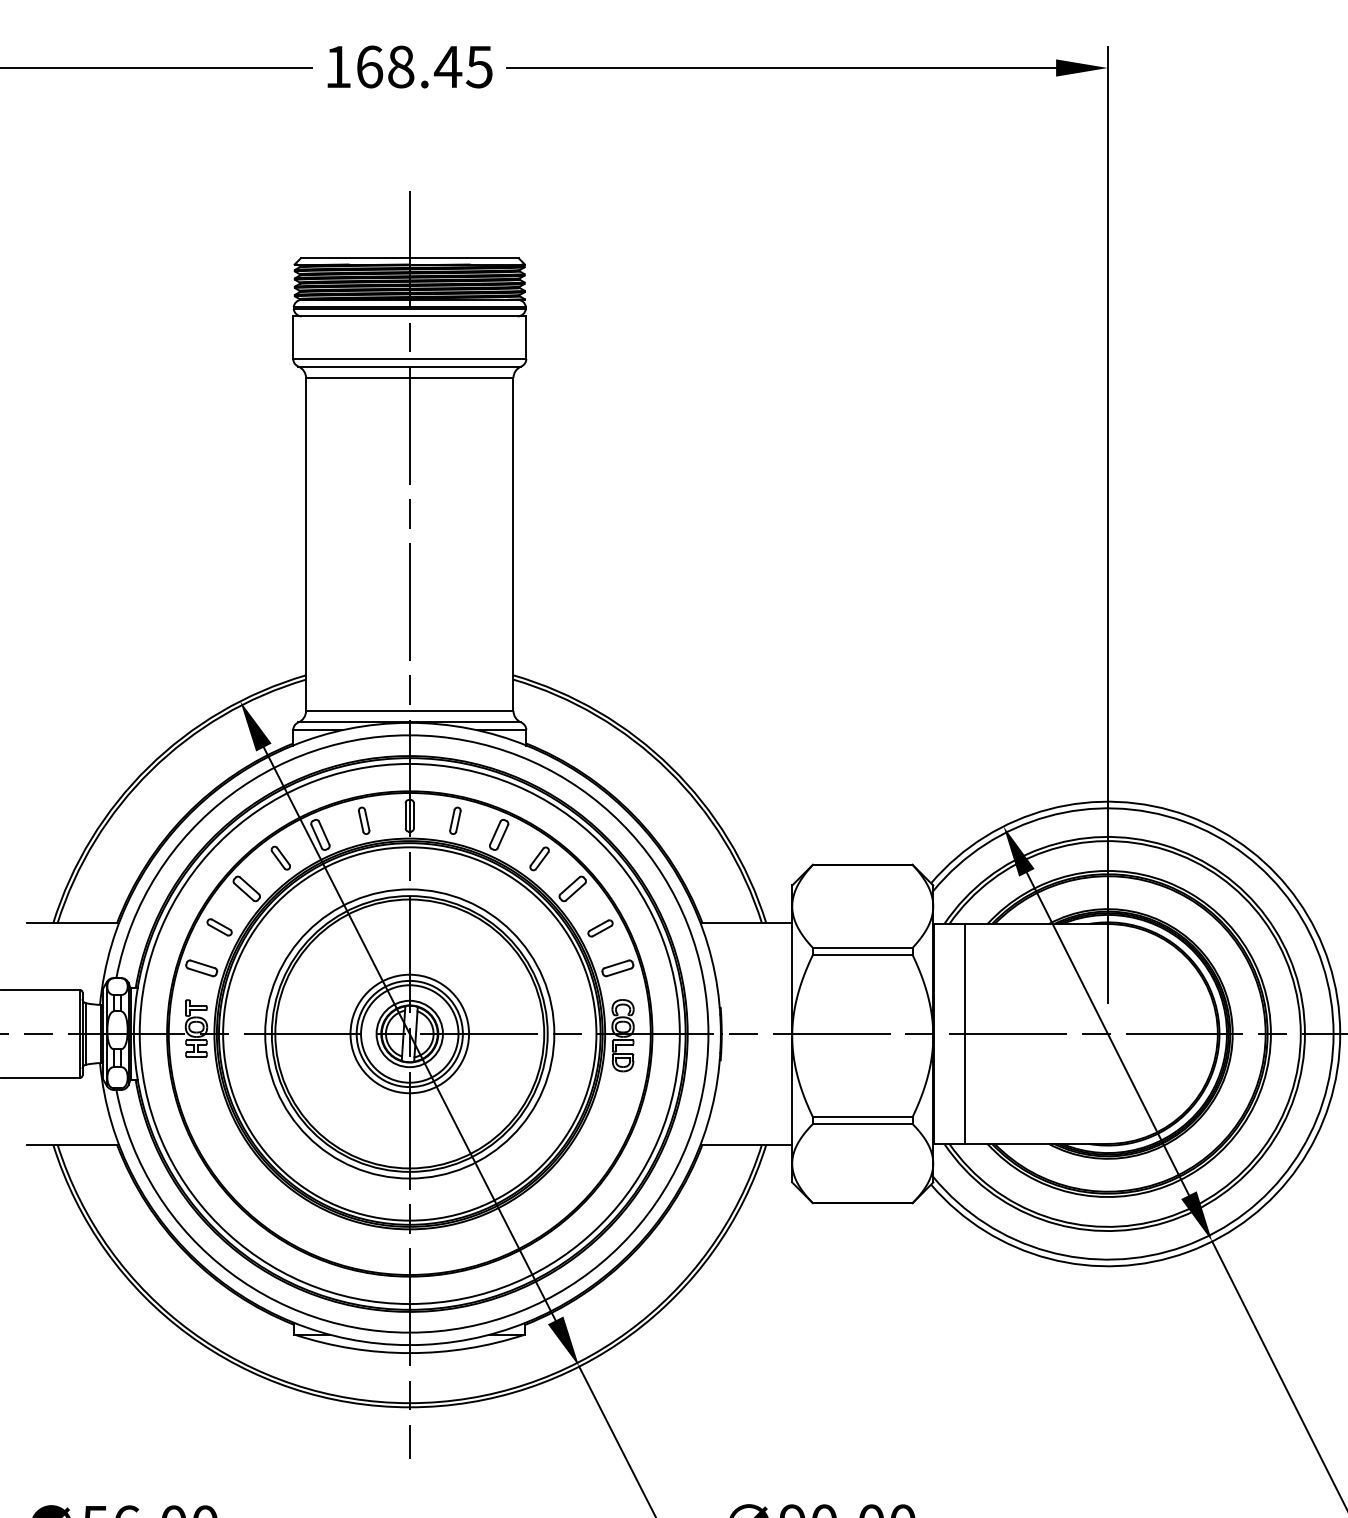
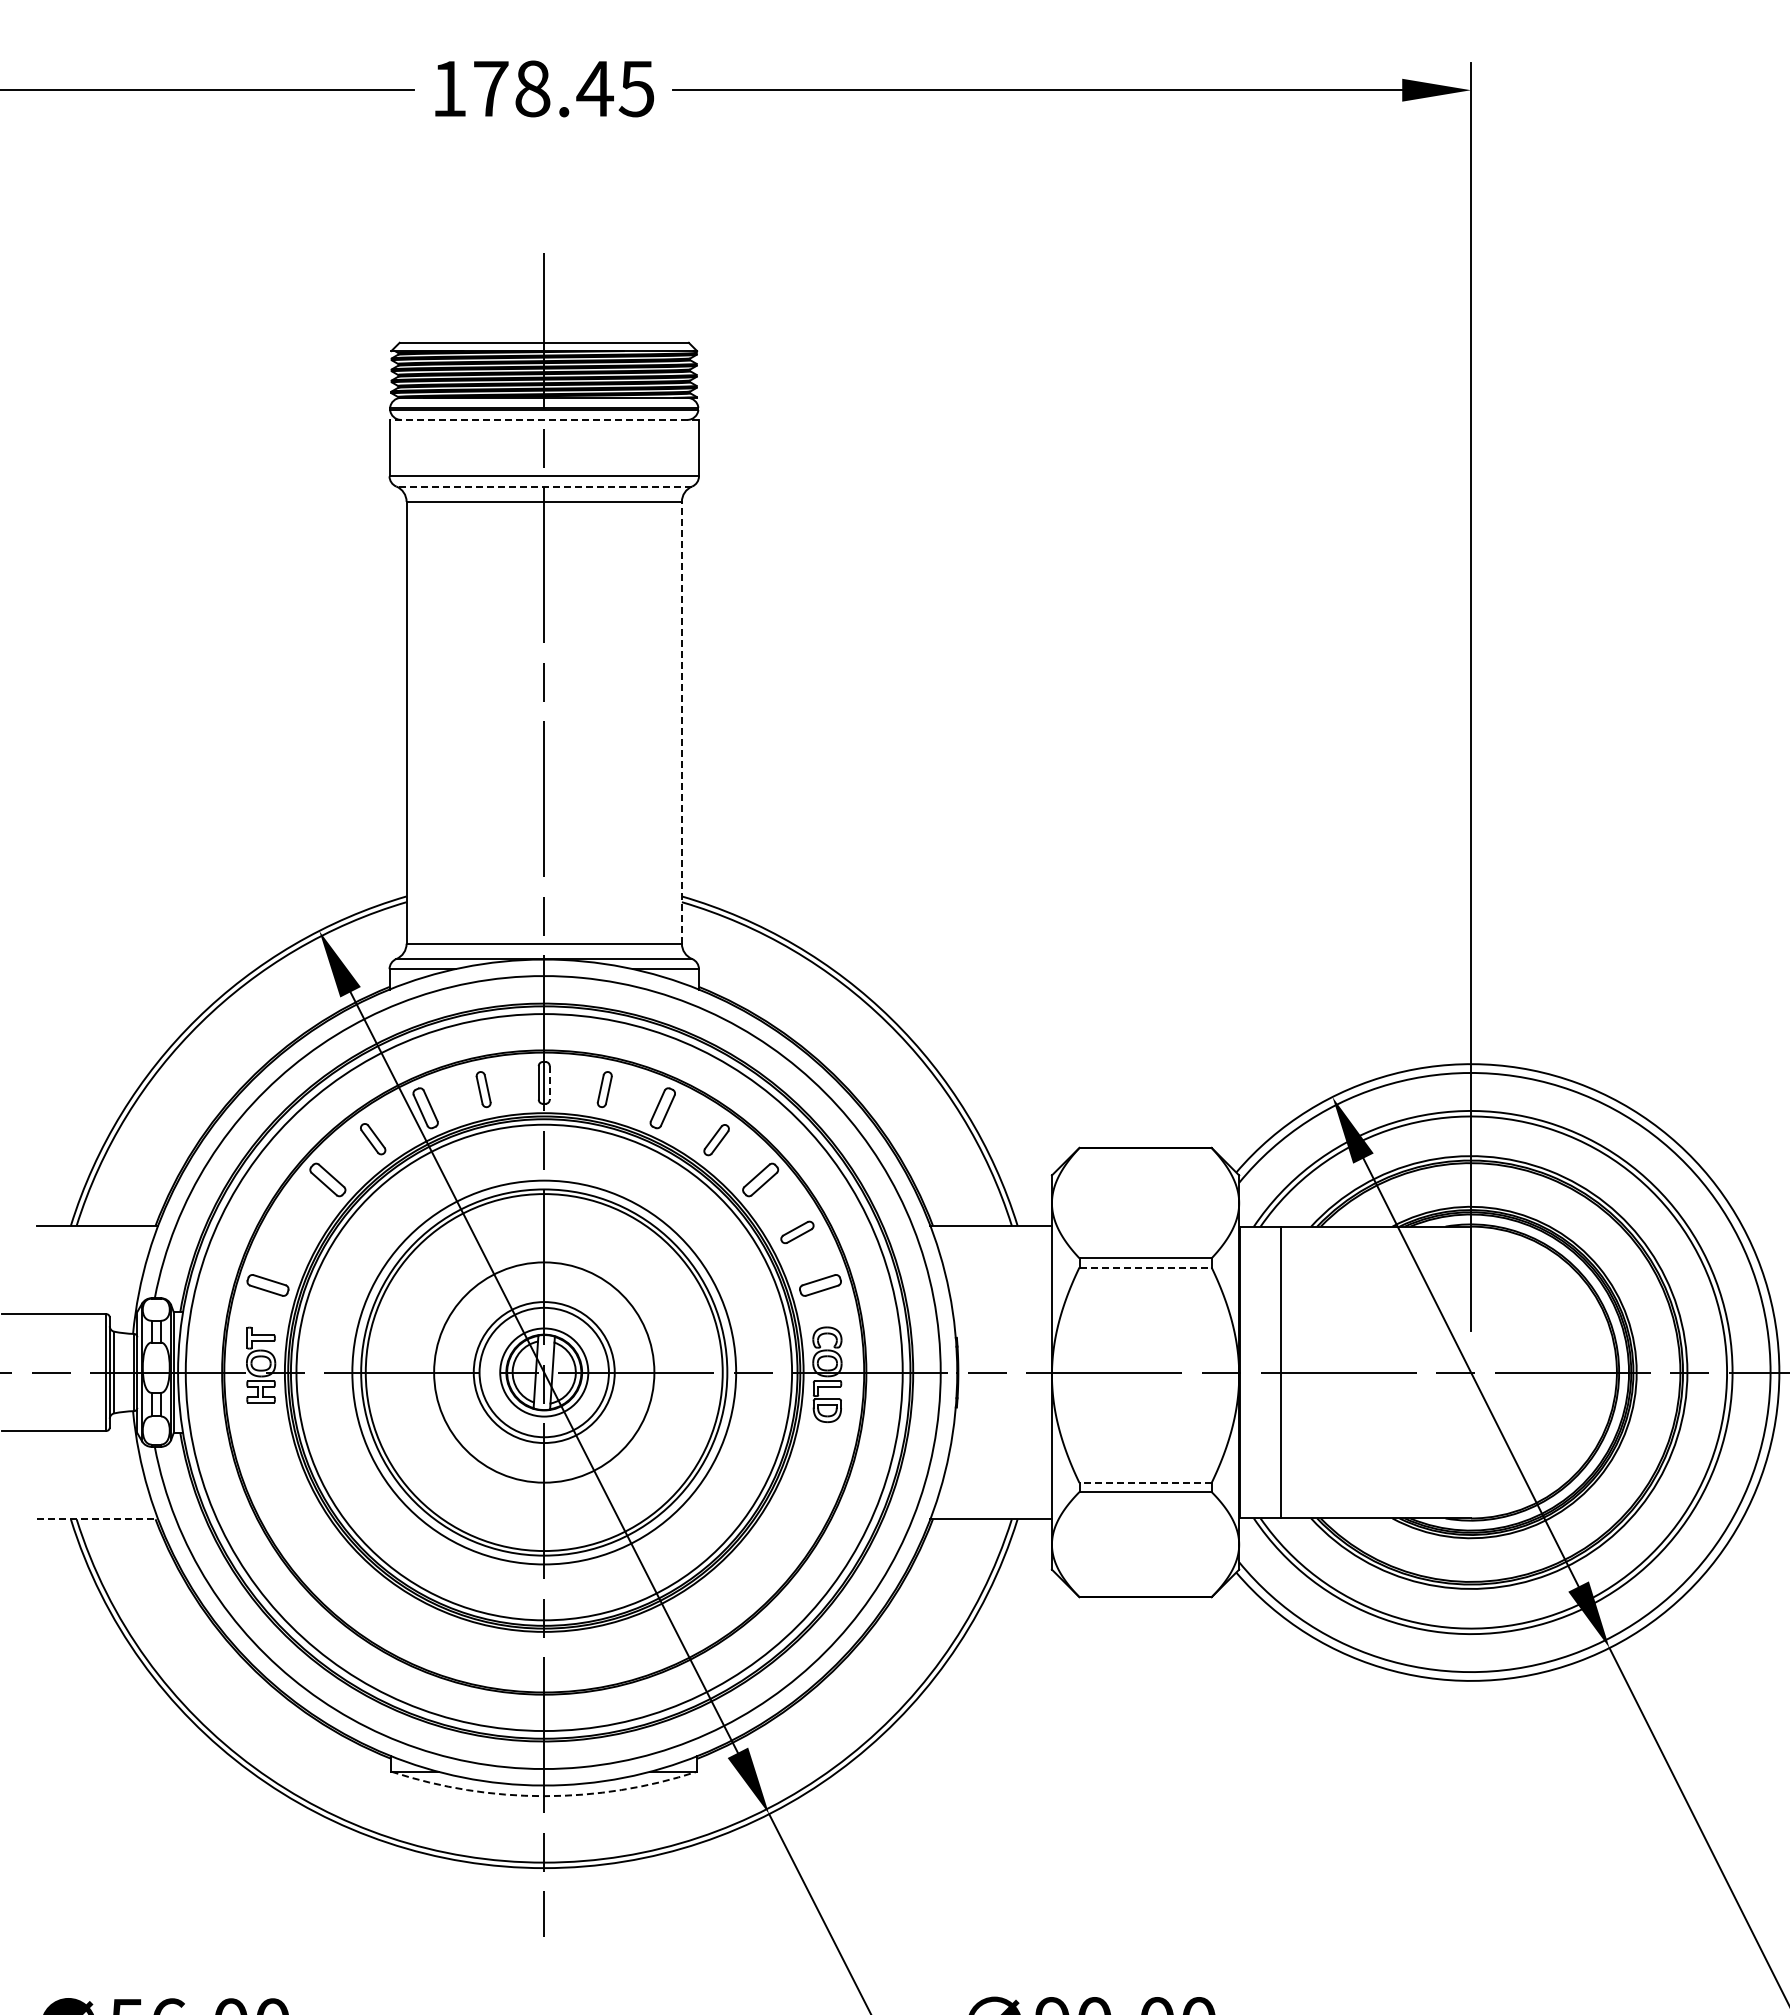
text: (370, 66) -> (491, 88), 168.45 -> 178.45
line: (409, 316) -> (544, 419), solid -> dashed
line: (409, 366) -> (544, 486), solid -> dashed
line: (513, 544) -> (681, 722), solid -> dashed
line: (413, 815) -> (549, 1082), solid -> dashed
part: (219, 926) -> (291, 1230), removed
line: (863, 954) -> (1146, 1267), solid -> dashed
circle: (409, 1033) -> (543, 1372), size x1.4
line: (862, 1117) -> (1145, 1483), solid -> dashed
line: (73, 1144) -> (97, 1519), solid -> dashed
arc: (409, 1353) -> (544, 1796), solid -> dashed

